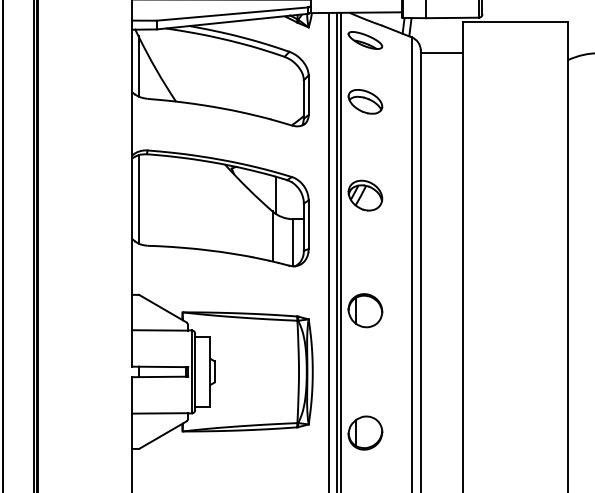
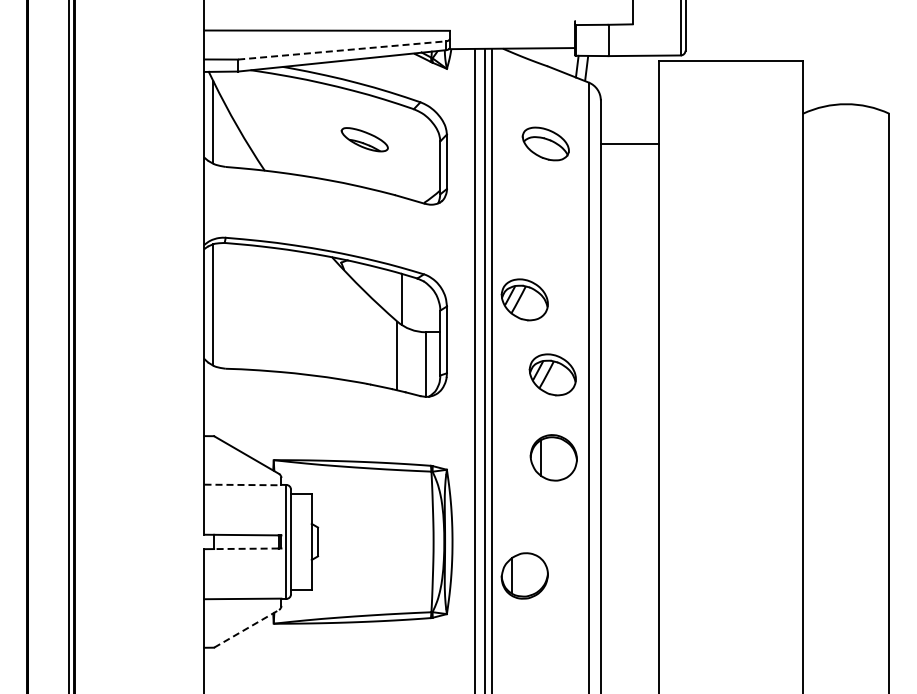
line: (232, 14) -> (342, 50), solid -> dashed
part: (365, 40) -> (364, 139), moved
line: (441, 53) -> (629, 144), moved
part: (365, 101) -> (545, 143), moved
part: (385, 250) -> (552, 374), added
part: (365, 310) -> (553, 457), moved
line: (160, 330) -> (243, 484), solid -> dashed
line: (162, 376) -> (245, 548), solid -> dashed
part: (365, 432) -> (524, 575), moved
line: (162, 434) -> (246, 628), solid -> dashed

